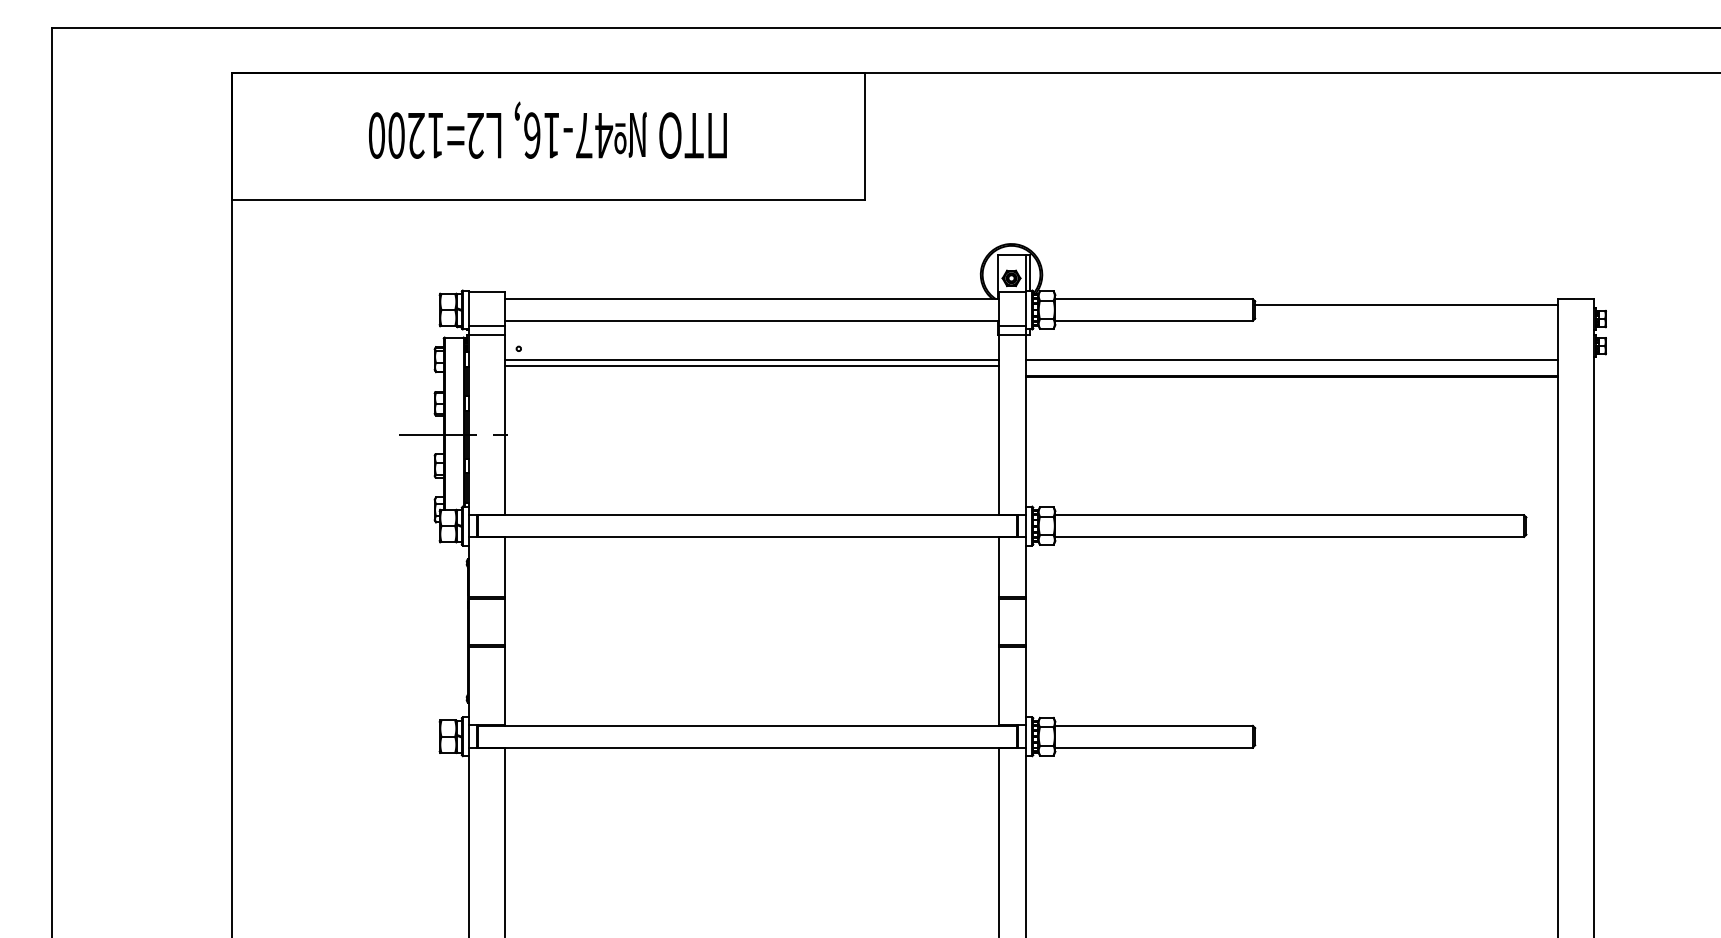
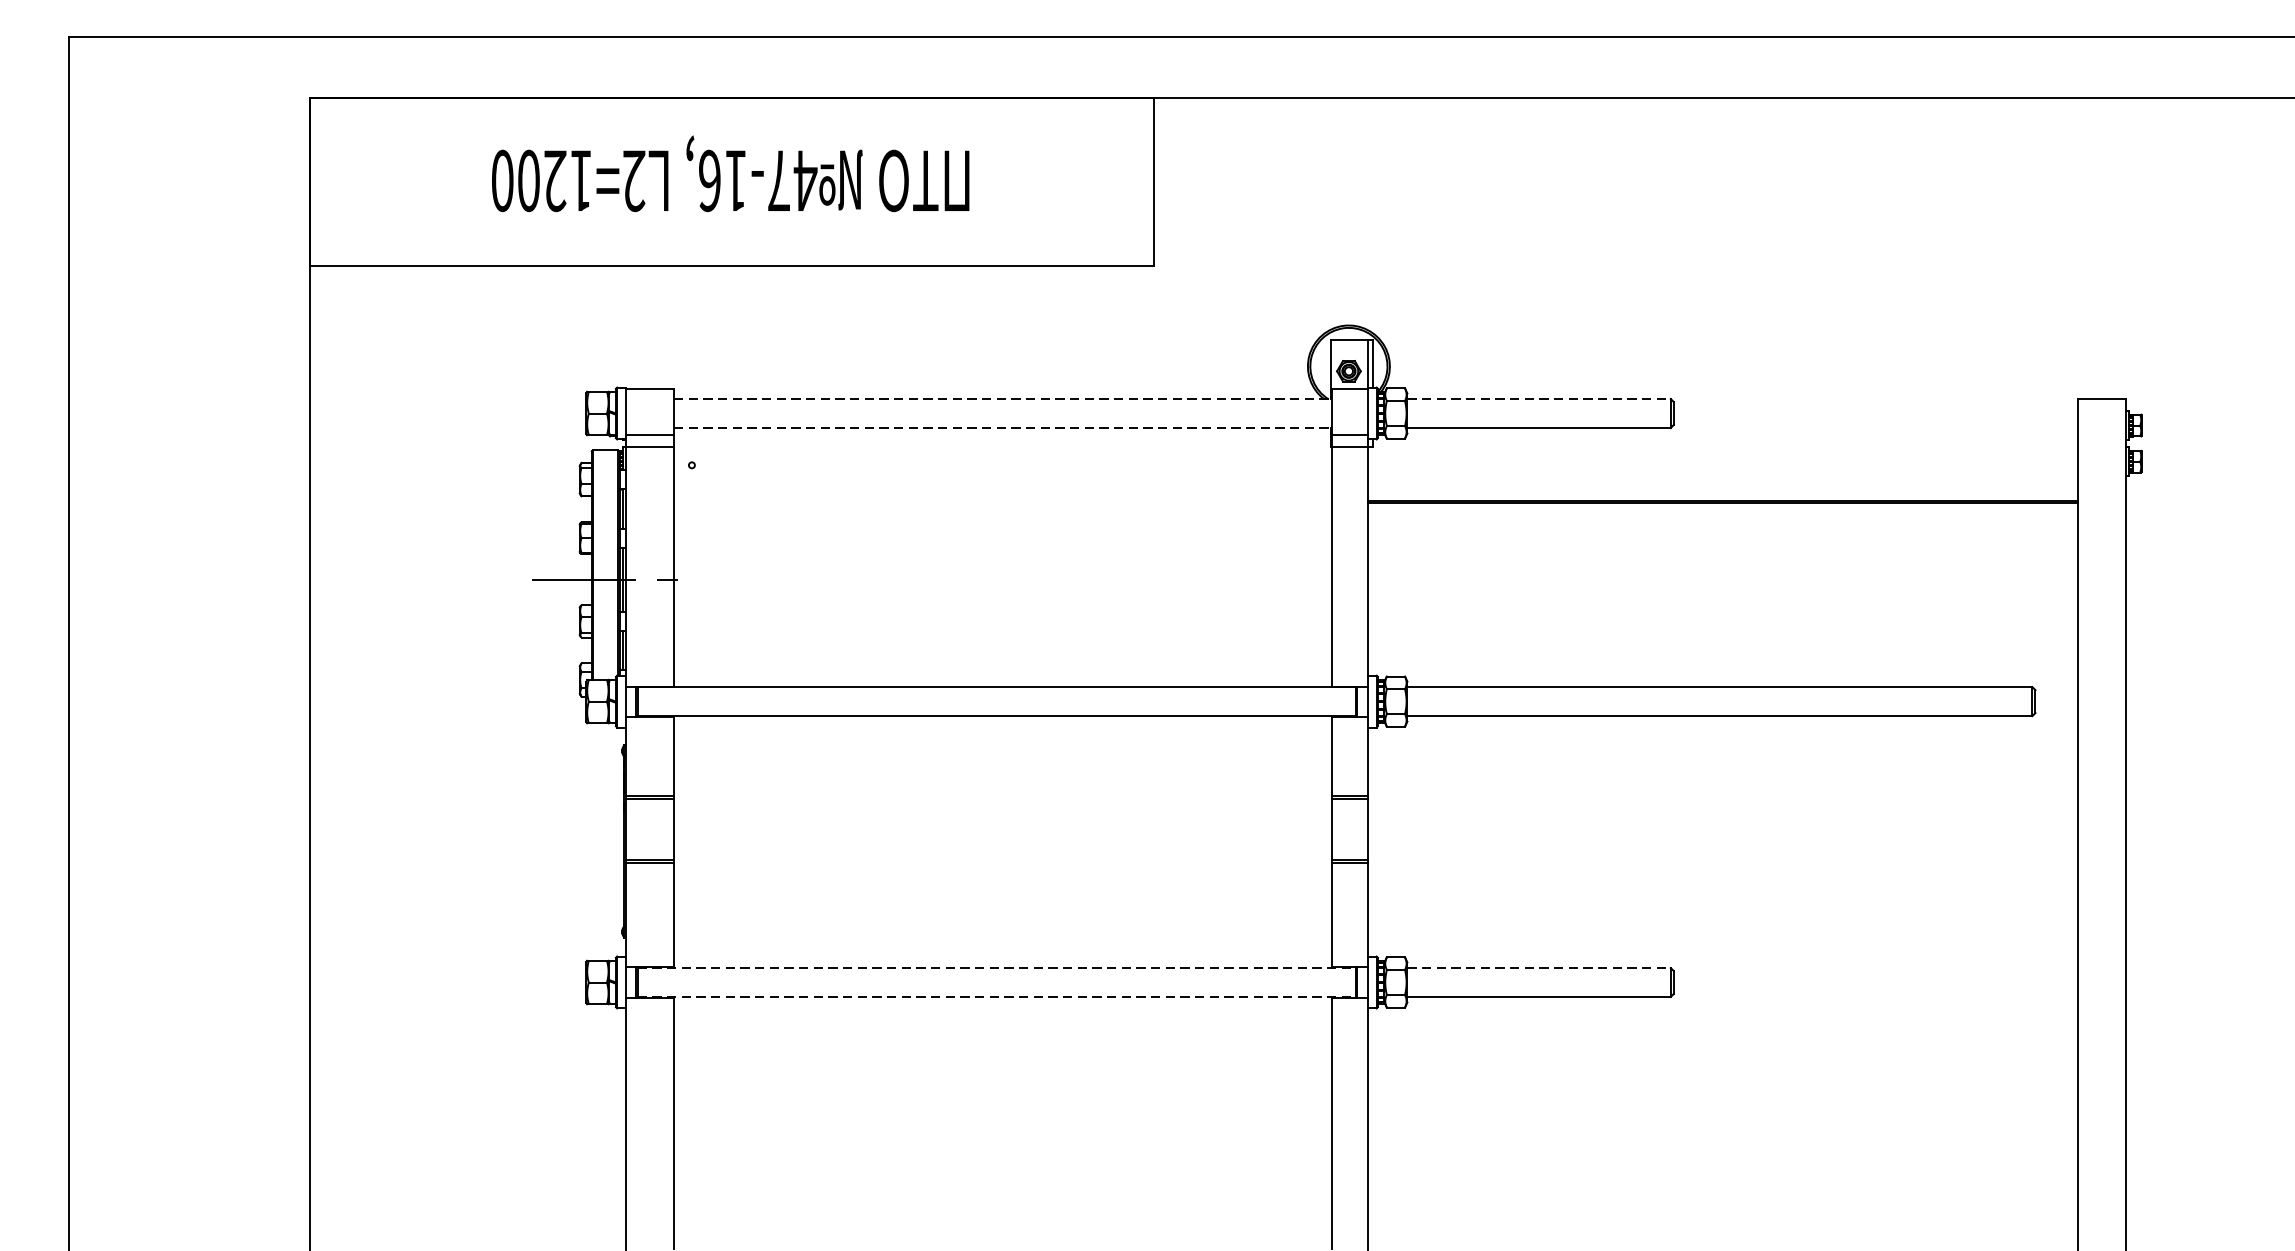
line: (752, 299) -> (1003, 399), solid -> dashed
line: (1154, 299) -> (1539, 399), solid -> dashed
line: (1406, 305) -> (1875, 407), removed
line: (752, 320) -> (1003, 427), solid -> dashed
line: (751, 359) -> (1002, 479), removed
line: (1292, 359) -> (1723, 479), removed
line: (751, 365) -> (1002, 487), removed
line: (748, 725) -> (998, 967), solid -> dashed
line: (1154, 725) -> (1539, 967), solid -> dashed
line: (748, 747) -> (998, 996), solid -> dashed

